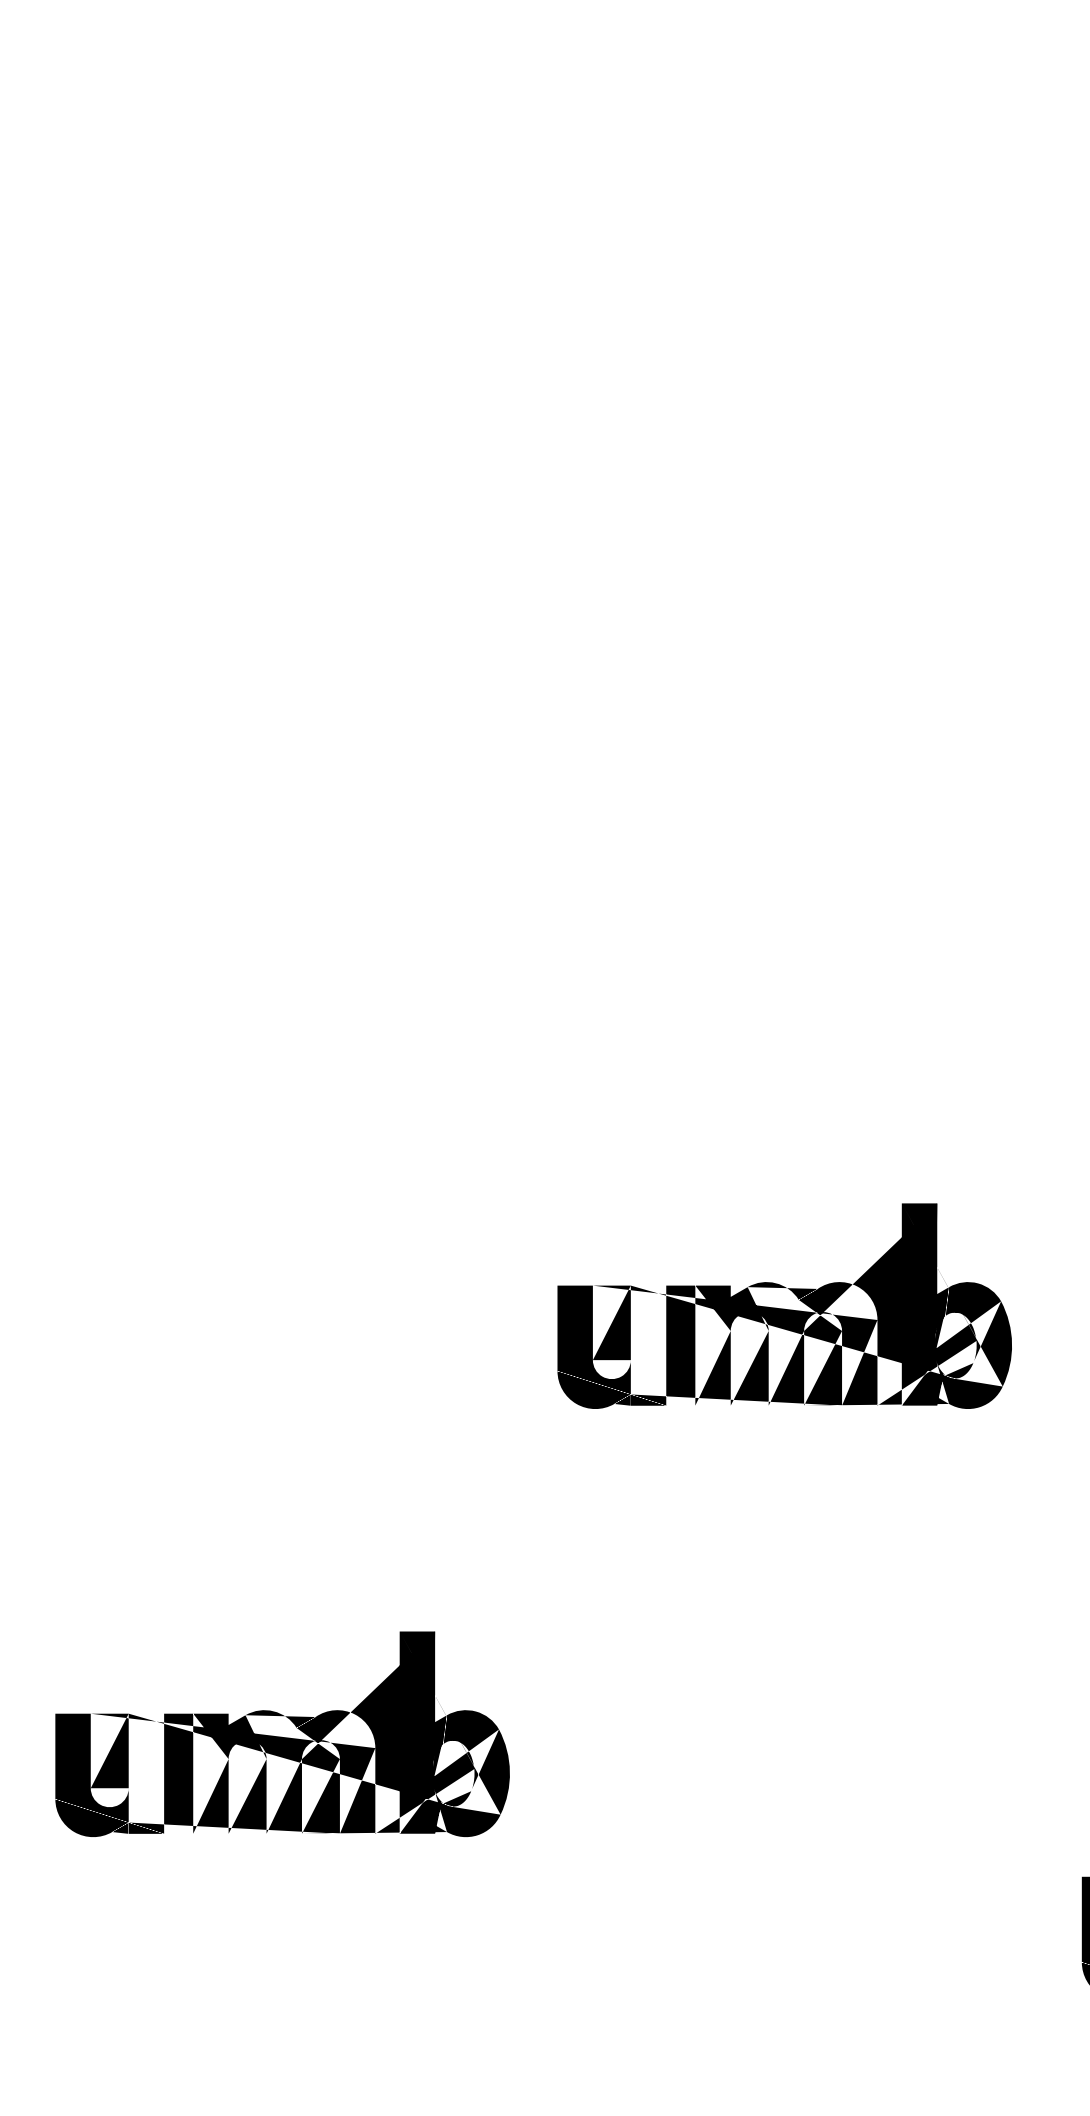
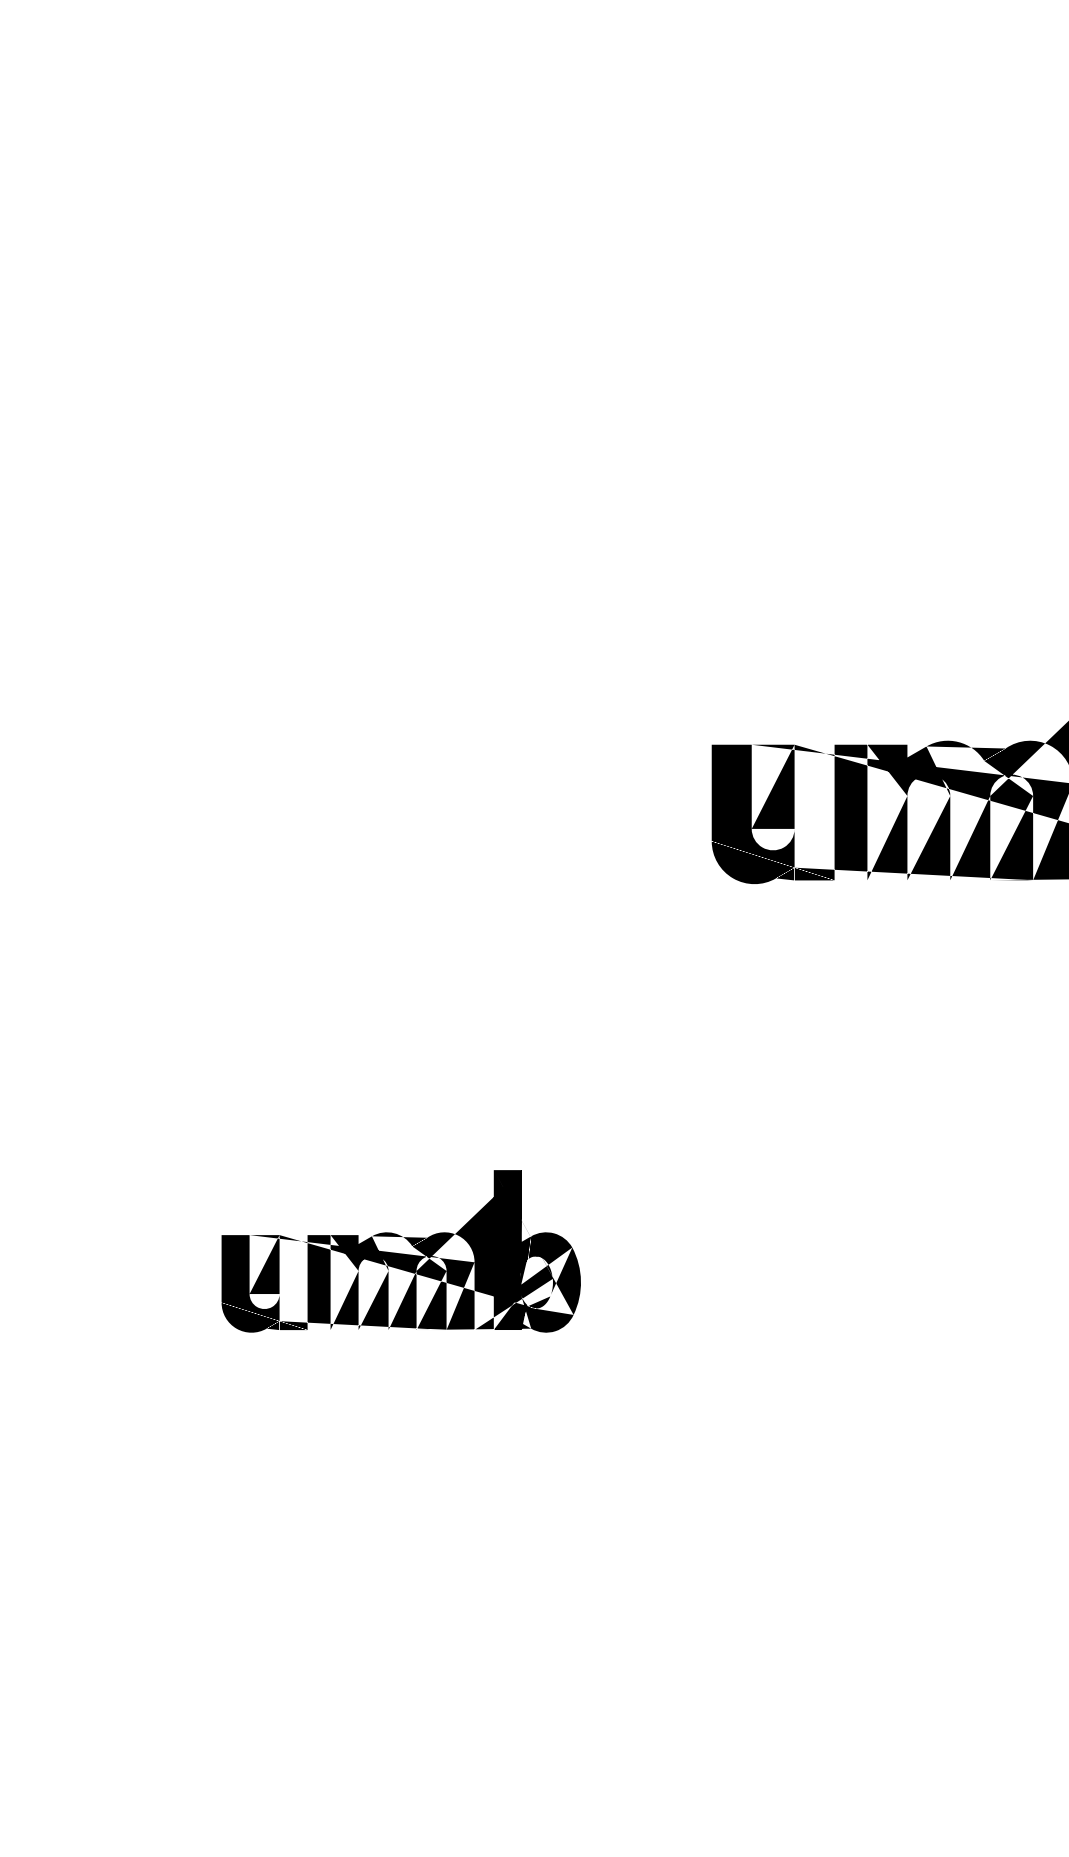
part: (282, 1733) -> (401, 1250), size x0.7

